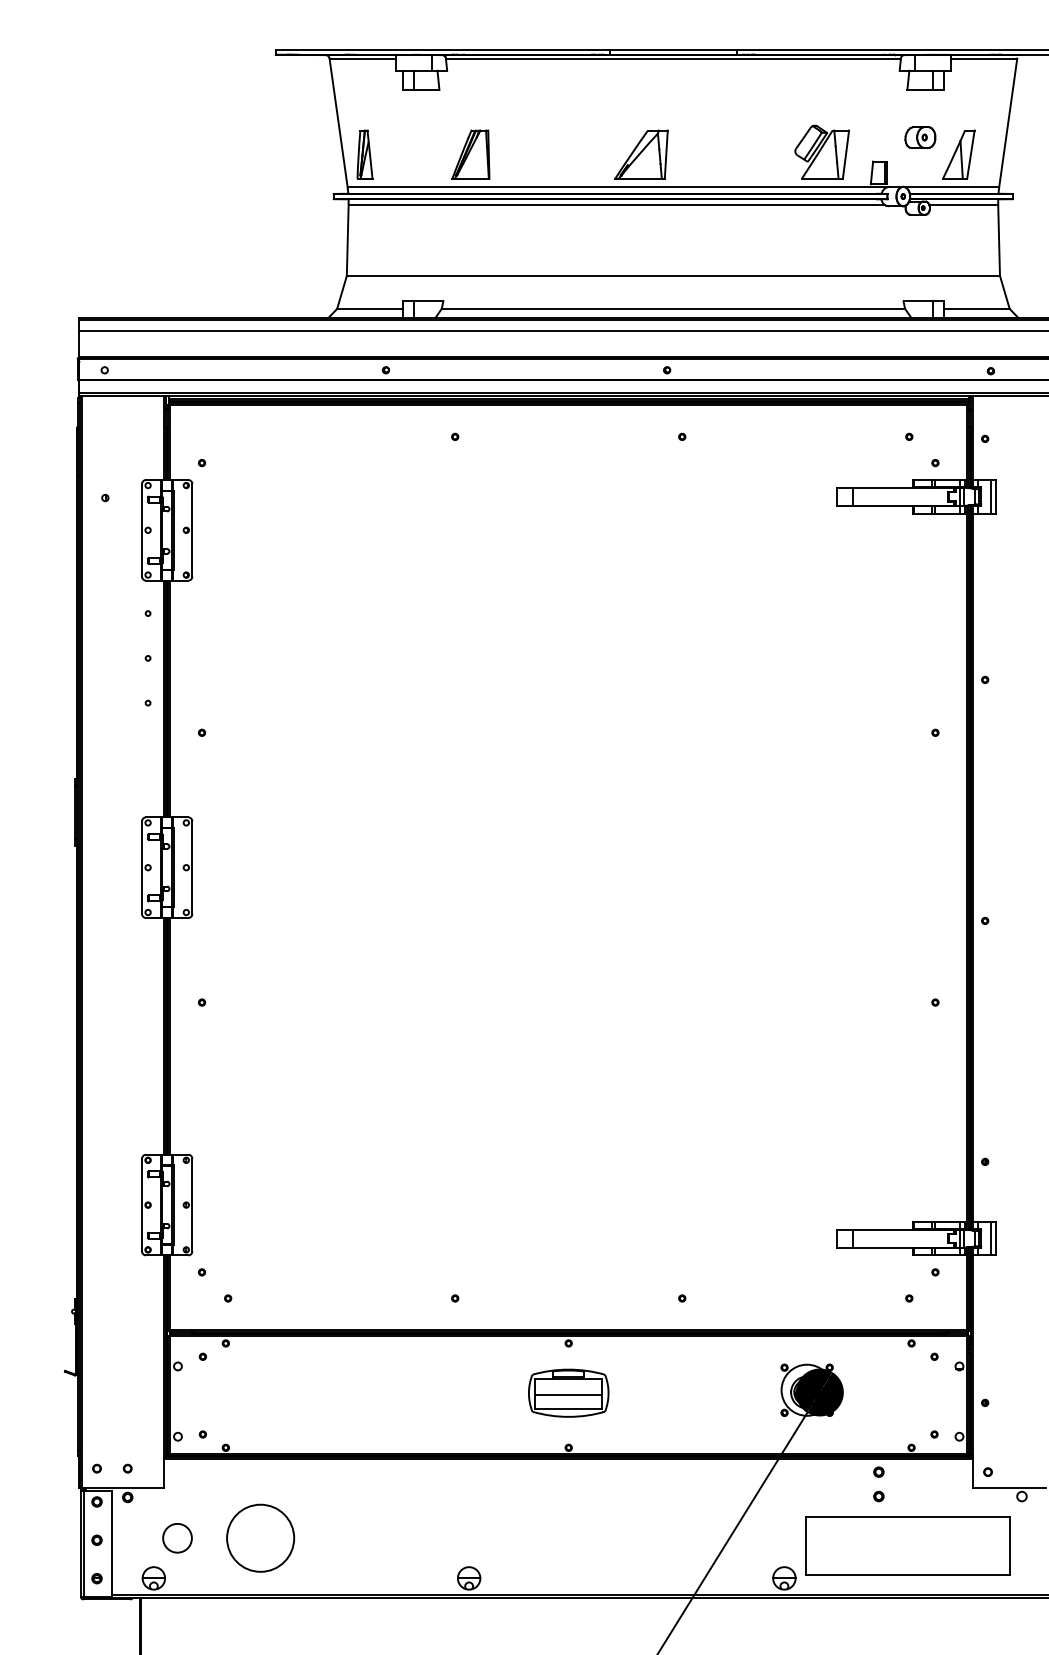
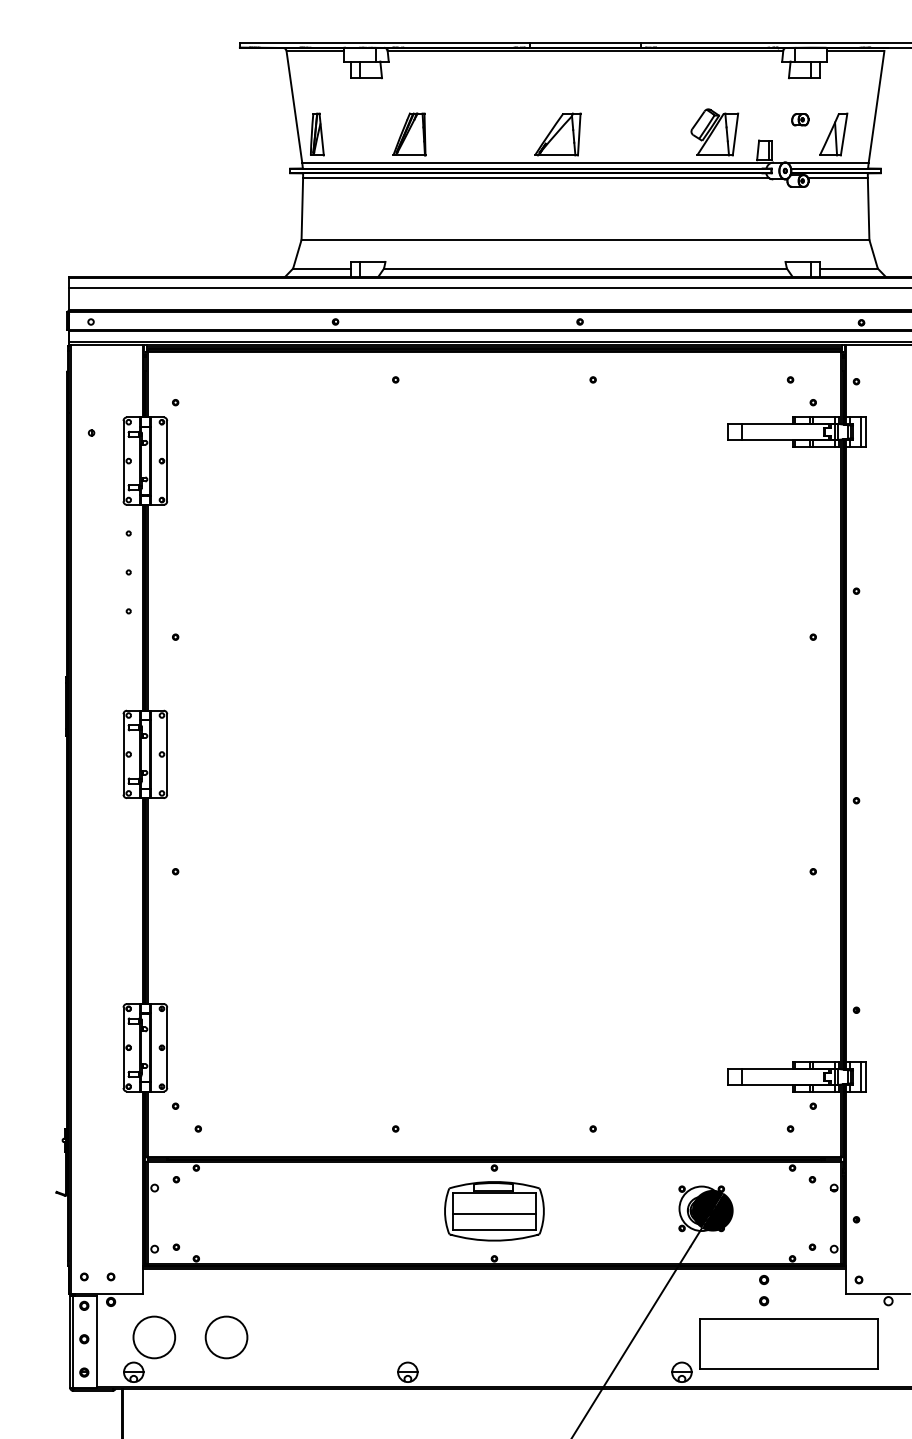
part: (920, 137) -> (800, 119), size x0.62
part: (568, 1393) -> (494, 1211), size x1.43
circle: (177, 1538) -> (154, 1337), size x1.67
circle: (260, 1538) -> (226, 1337), size x0.71

